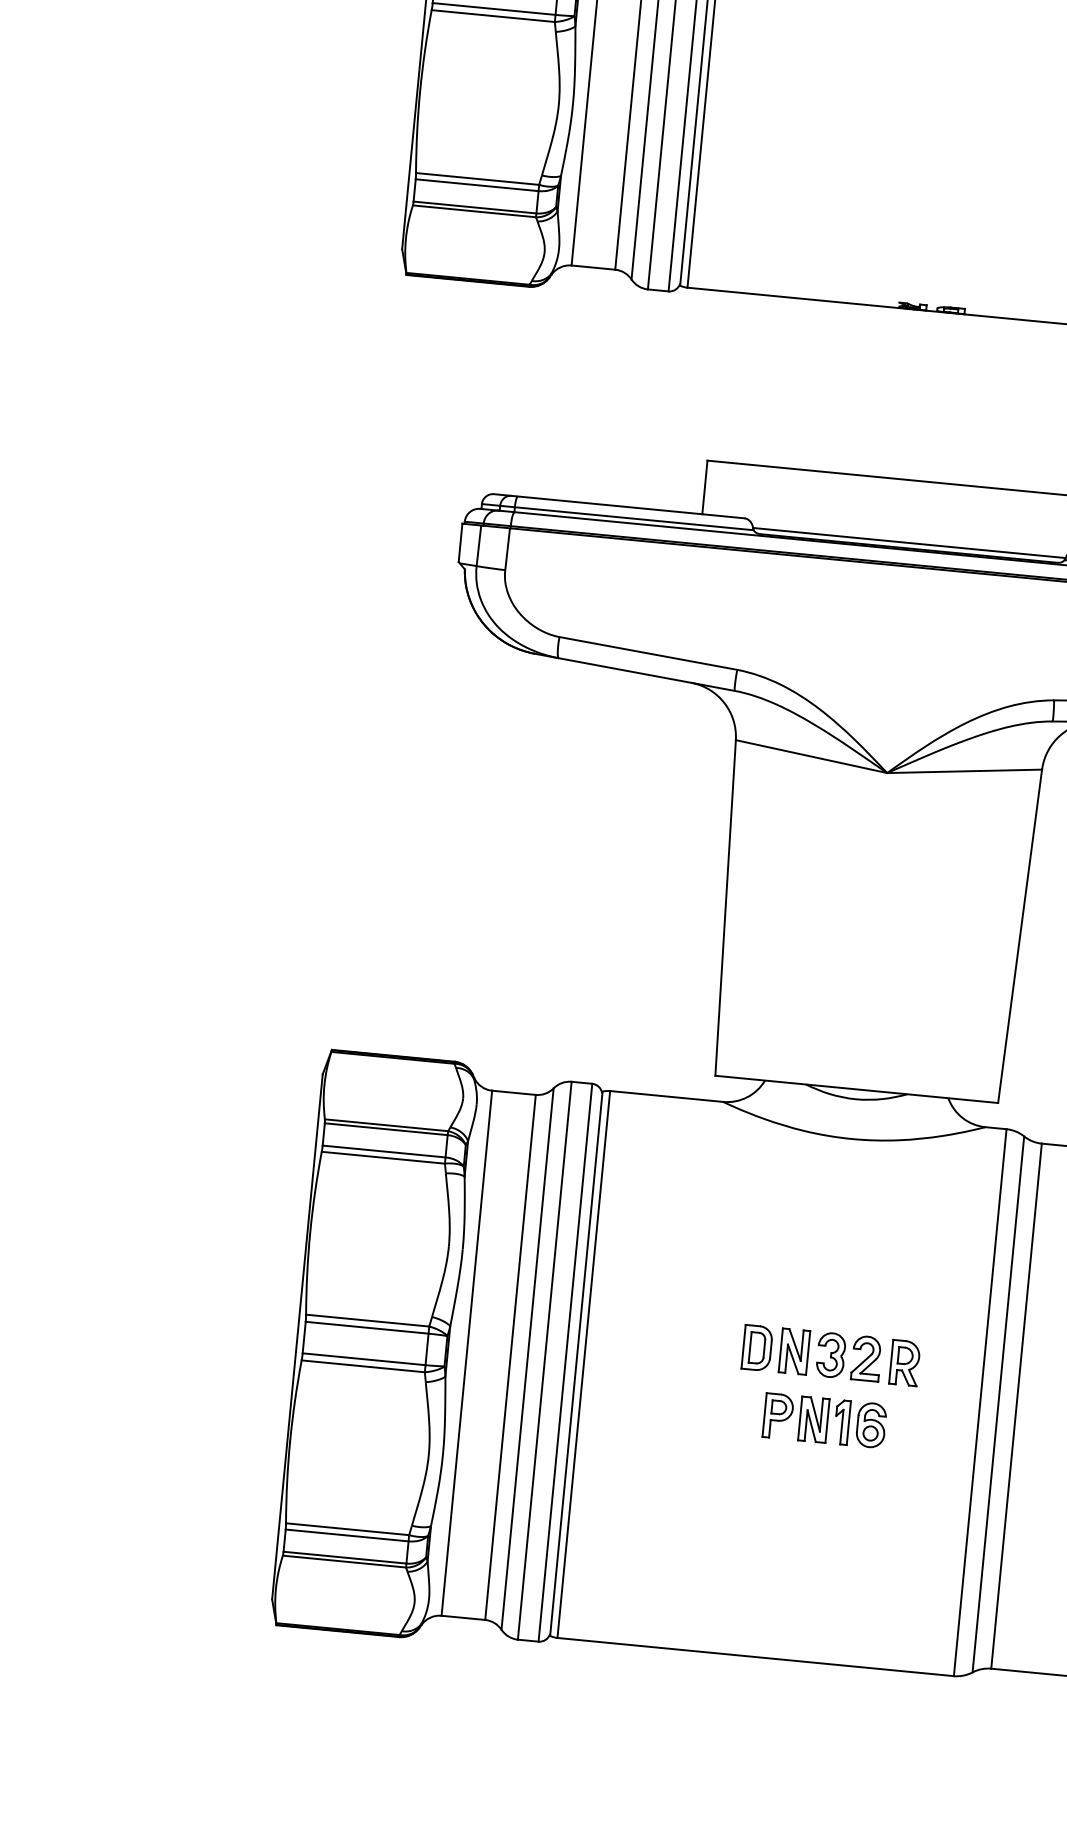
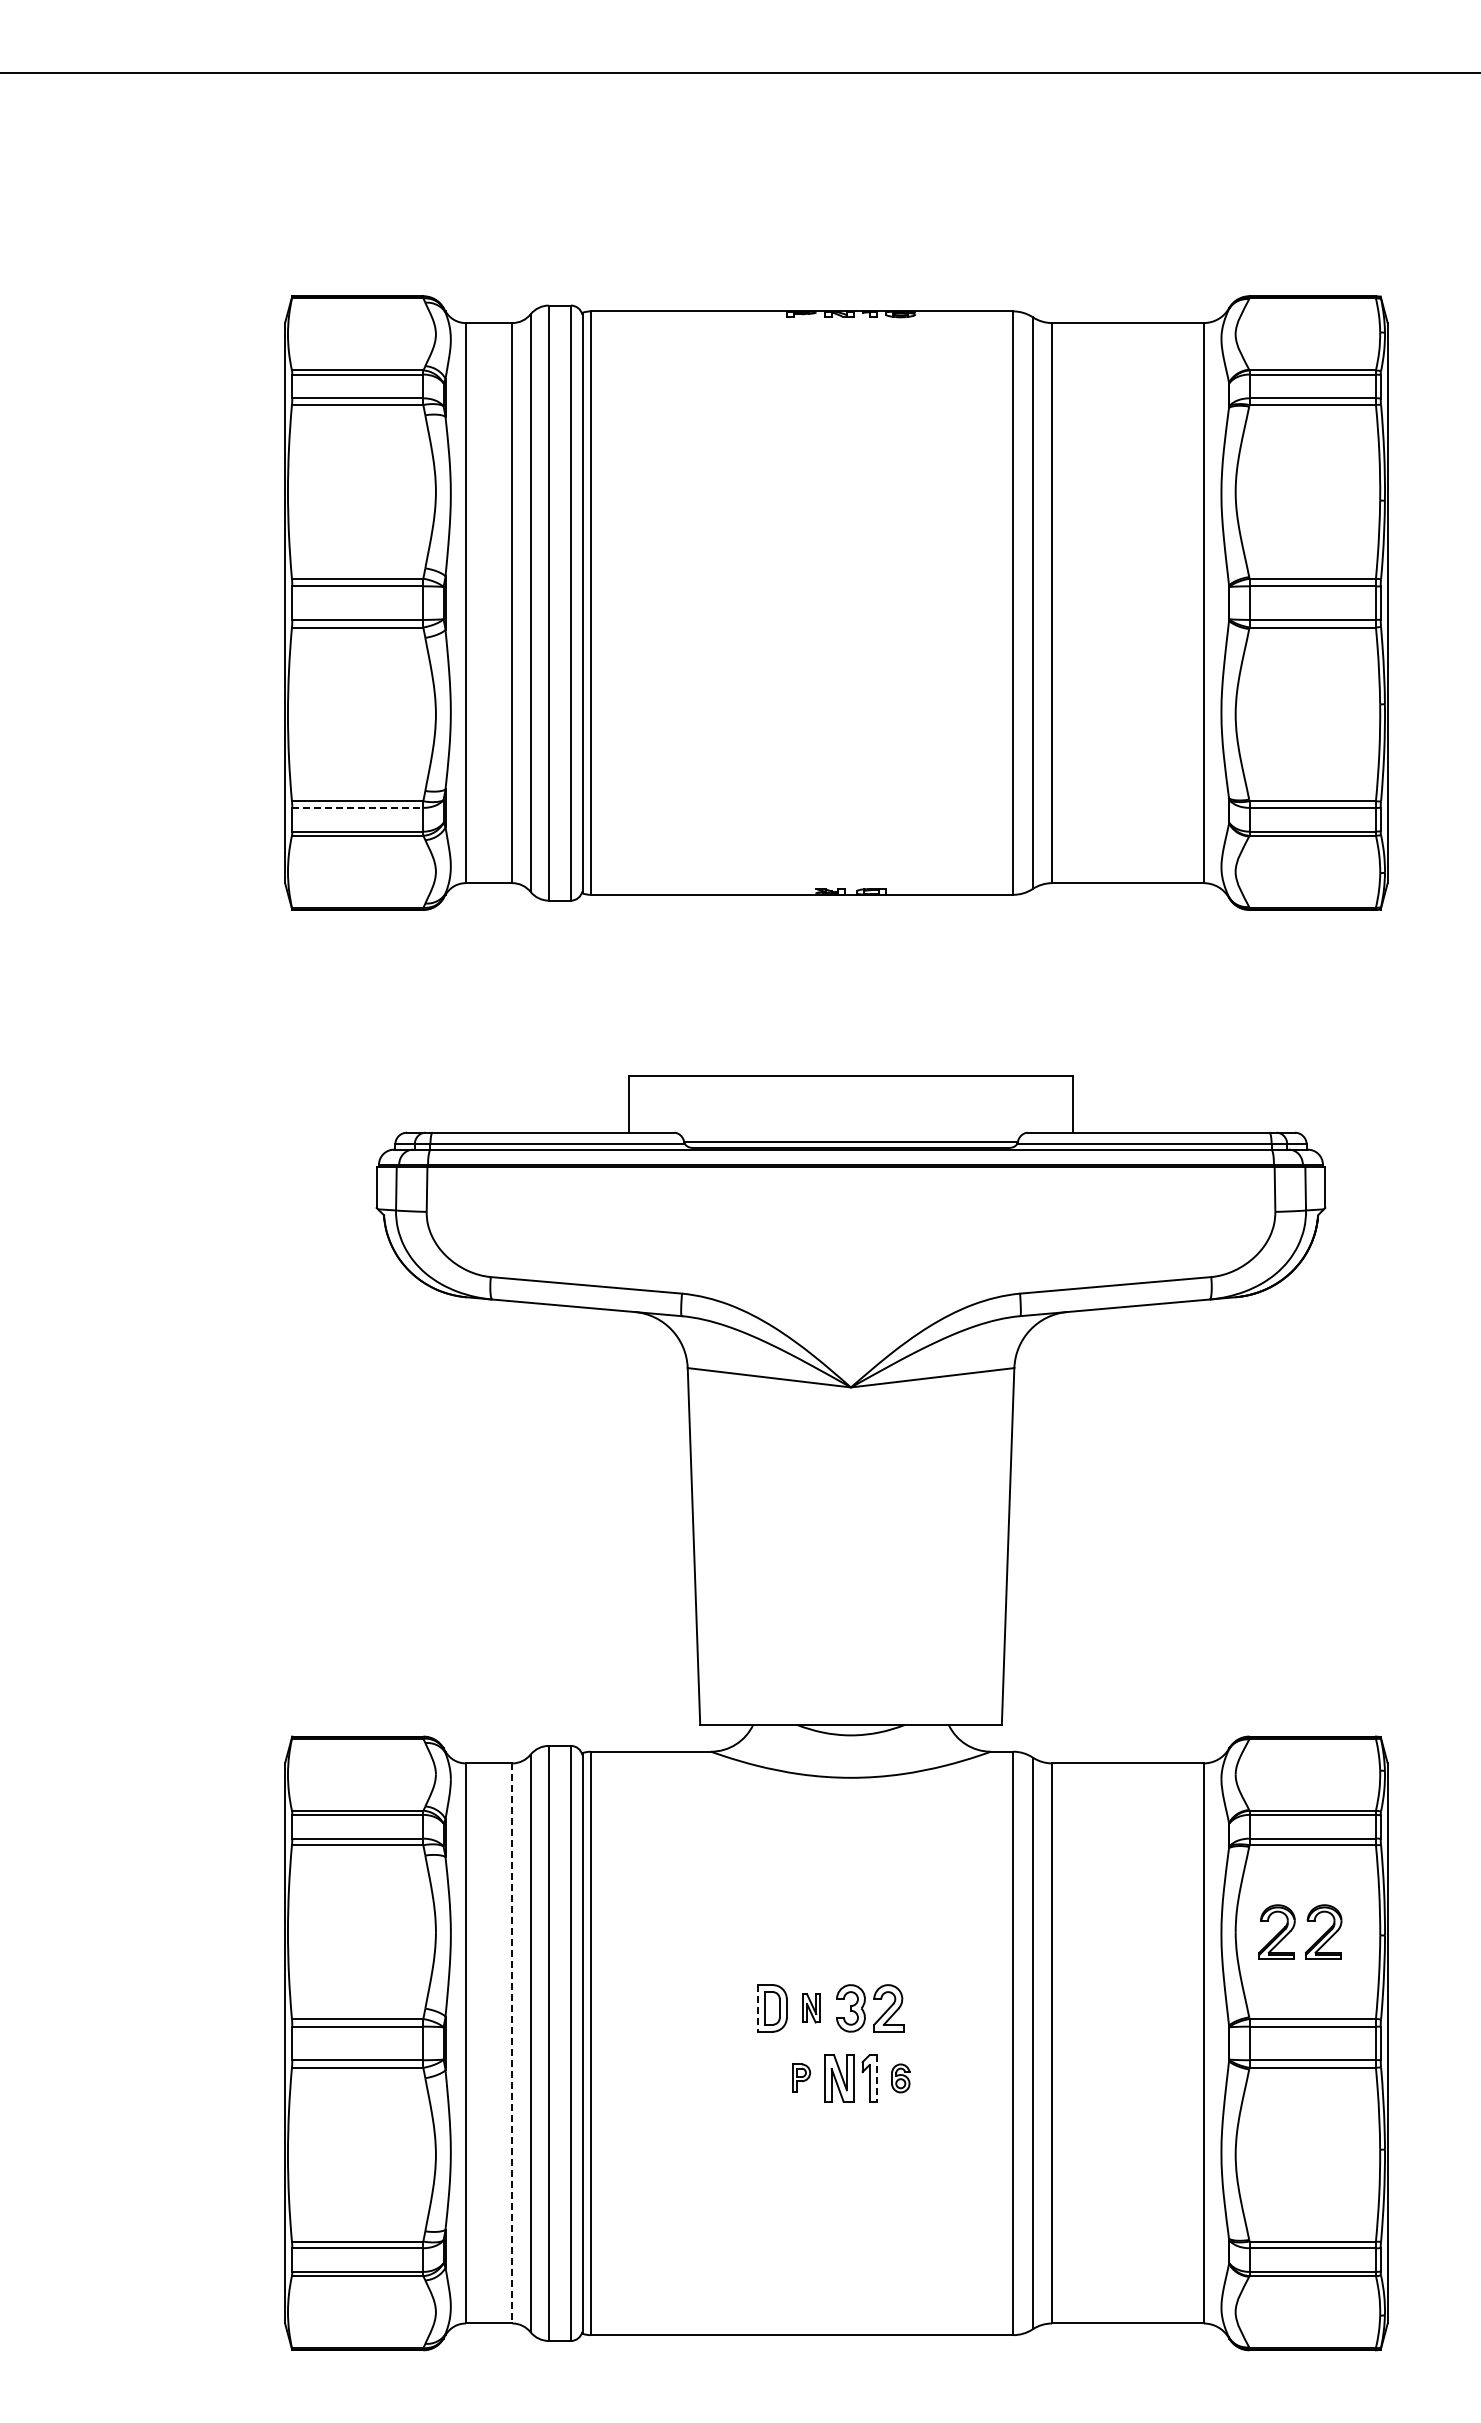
line: (476, 184) -> (357, 807), solid -> dashed
line: (743, 1346) -> (757, 2008), solid -> dashed
part: (794, 1351) -> (811, 2008), size x0.6
line: (510, 1357) -> (512, 2043), solid -> dashed
part: (904, 1363) -> (929, 2009), removed
part: (778, 1416) -> (801, 2078), size x0.6
line: (848, 1423) -> (876, 2078), solid -> dashed
part: (871, 1425) -> (900, 2078), size x0.6

